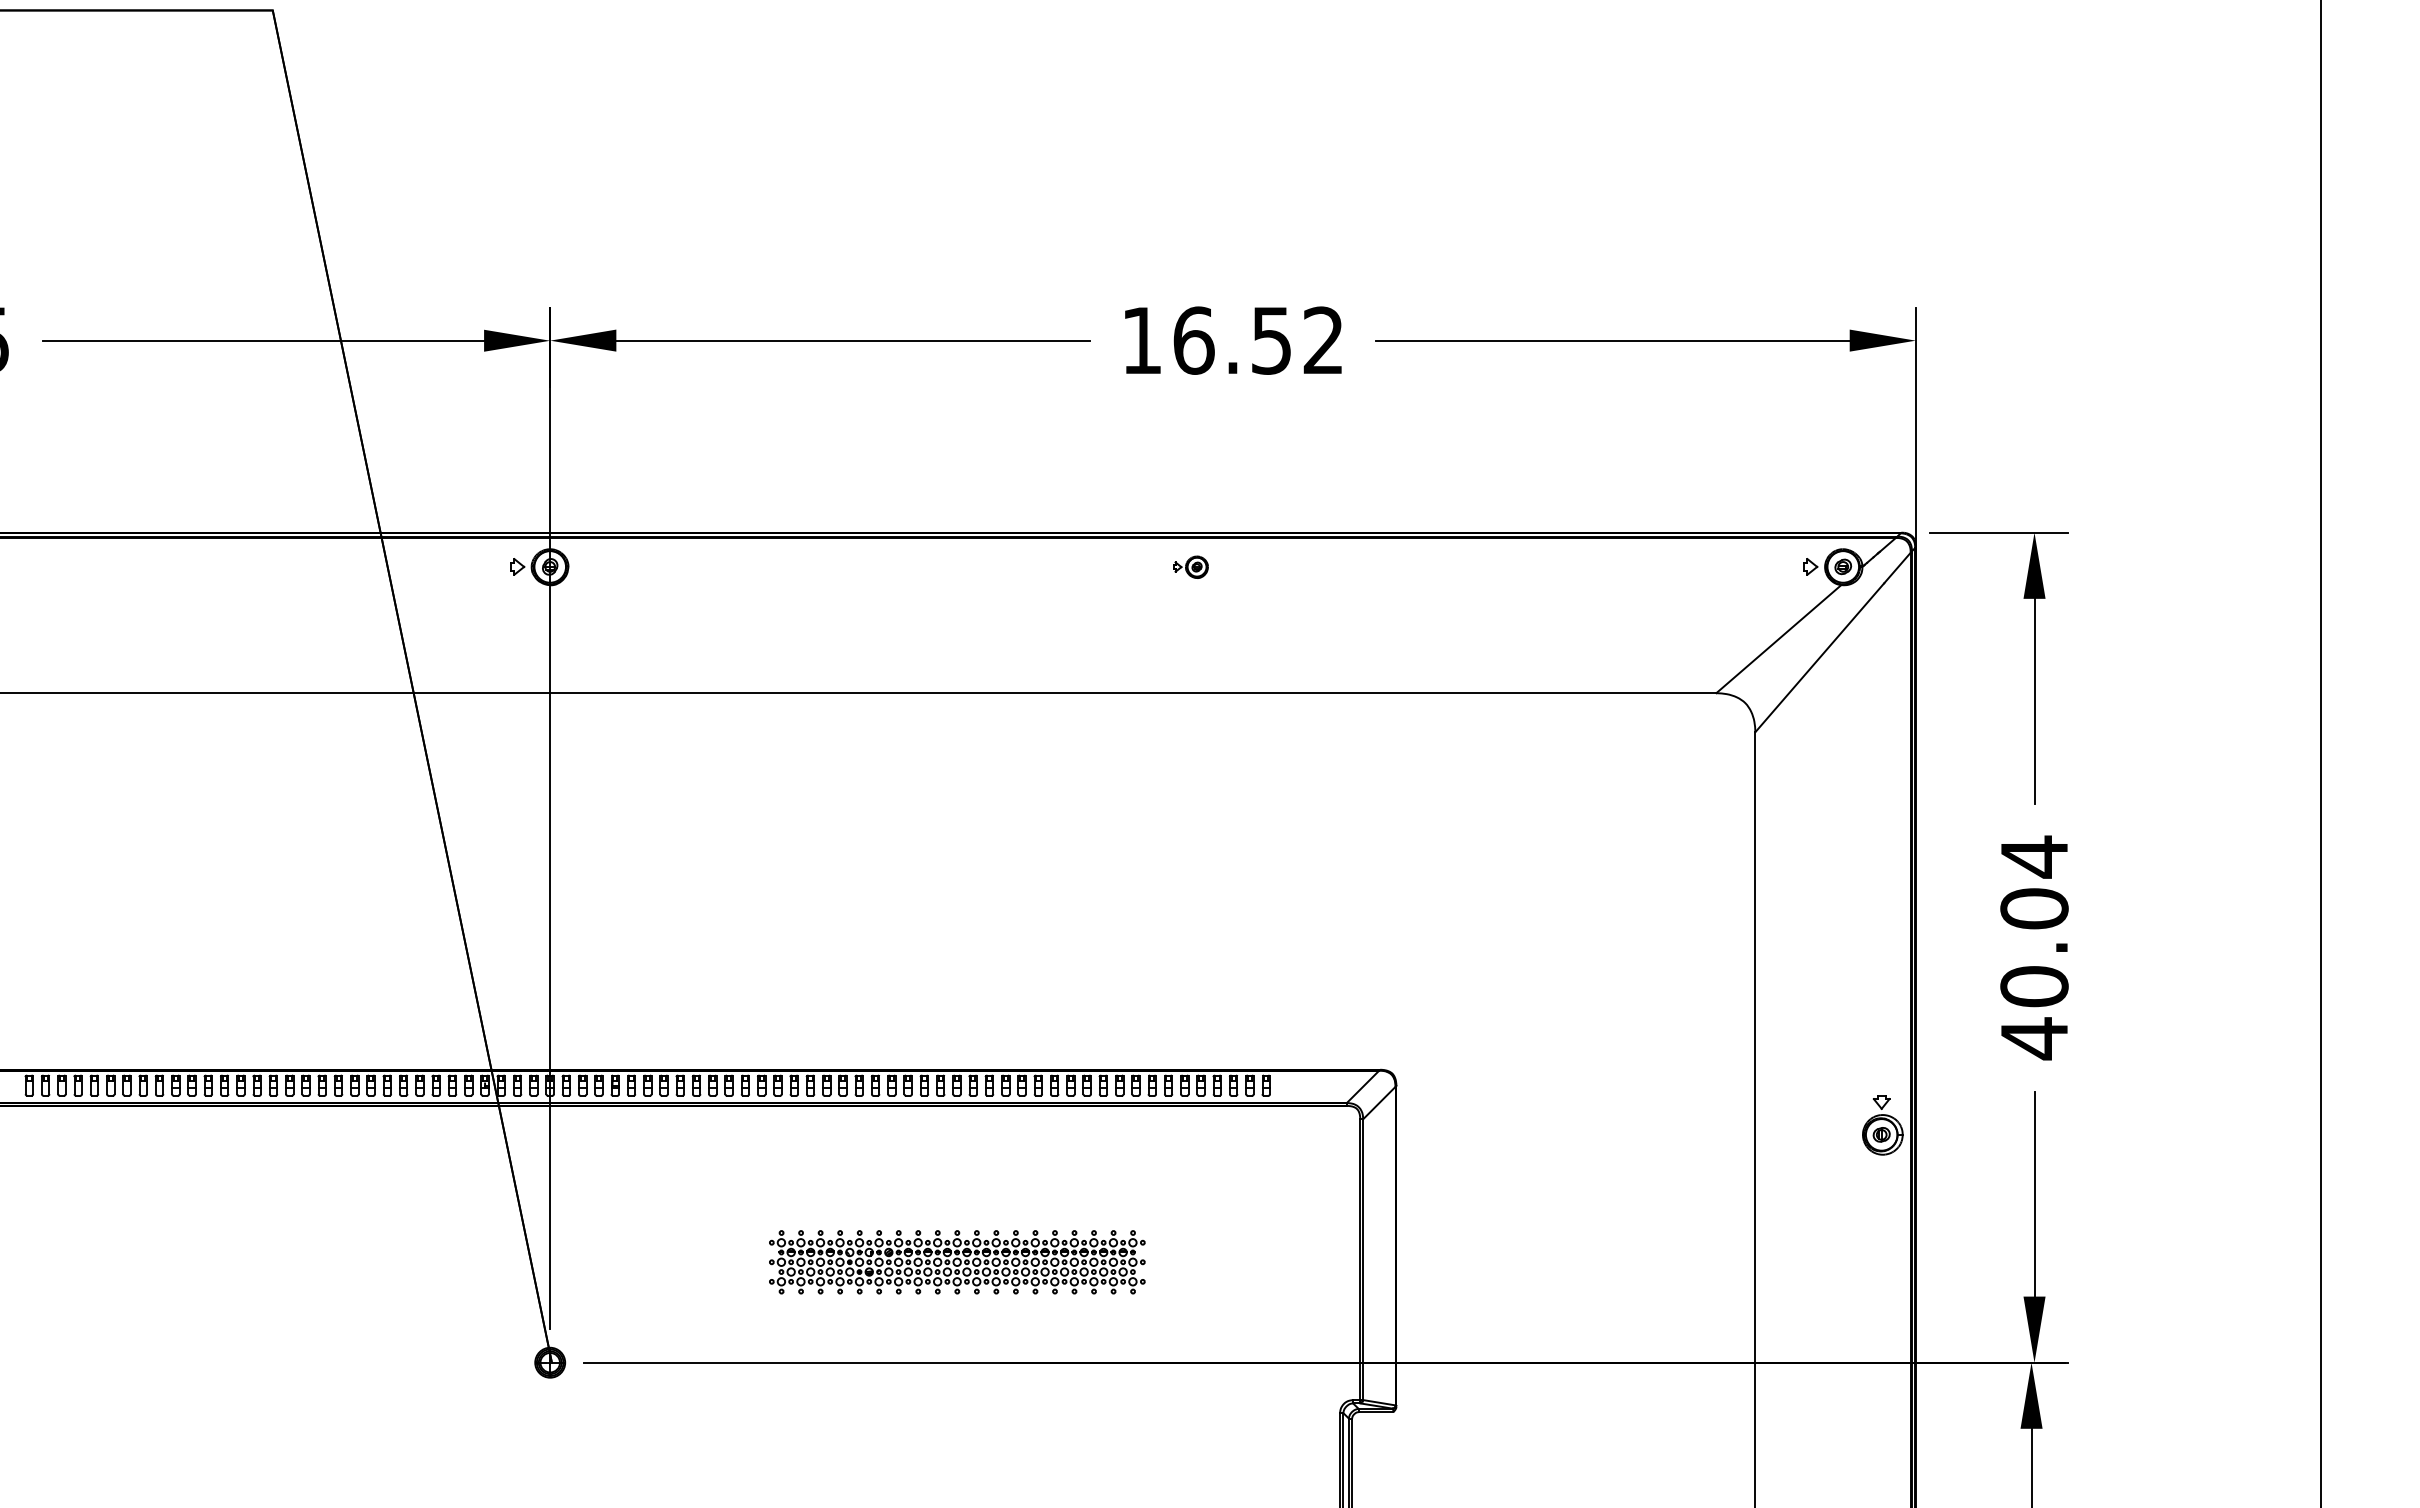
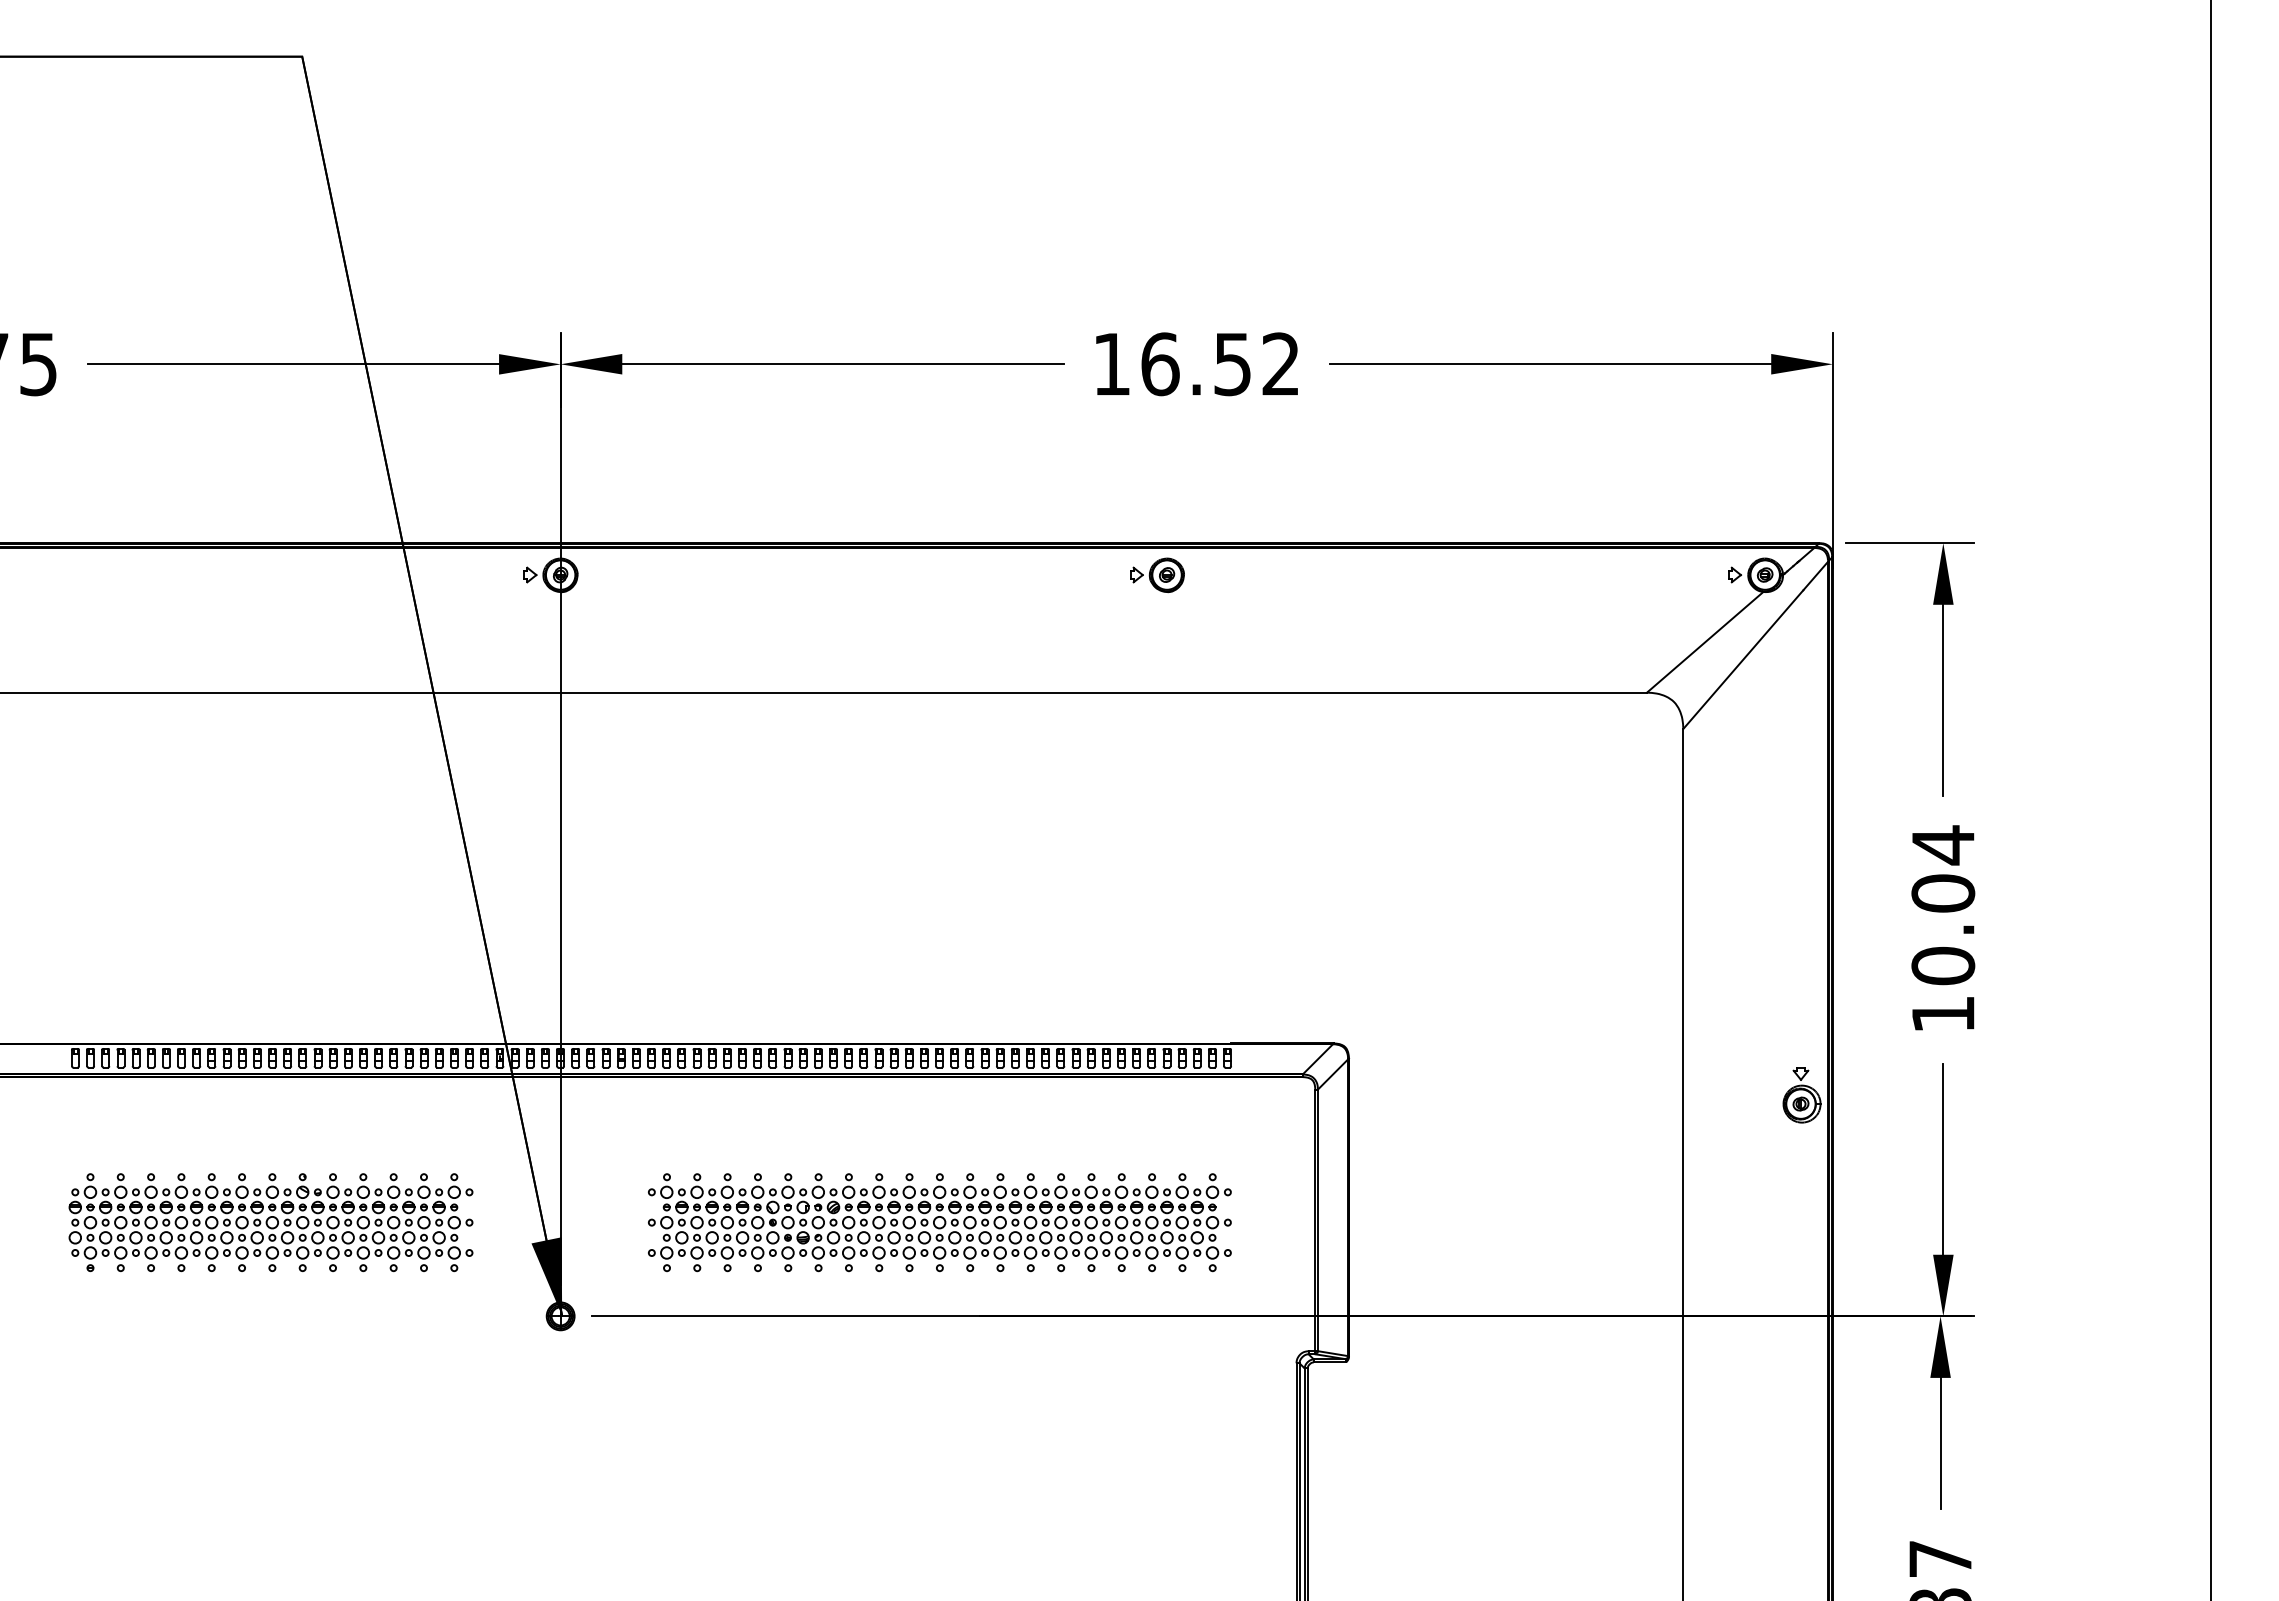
part: (1190, 567) -> (1157, 575), size x1.67
text: (2034, 1038) -> (1943, 1014), 40.04 -> 10.04
part: (238, 1261) -> (270, 1222), added
part: (956, 1261) -> (939, 1222), size x1.67
fill: (535, 1319) -> (546, 1276), added

